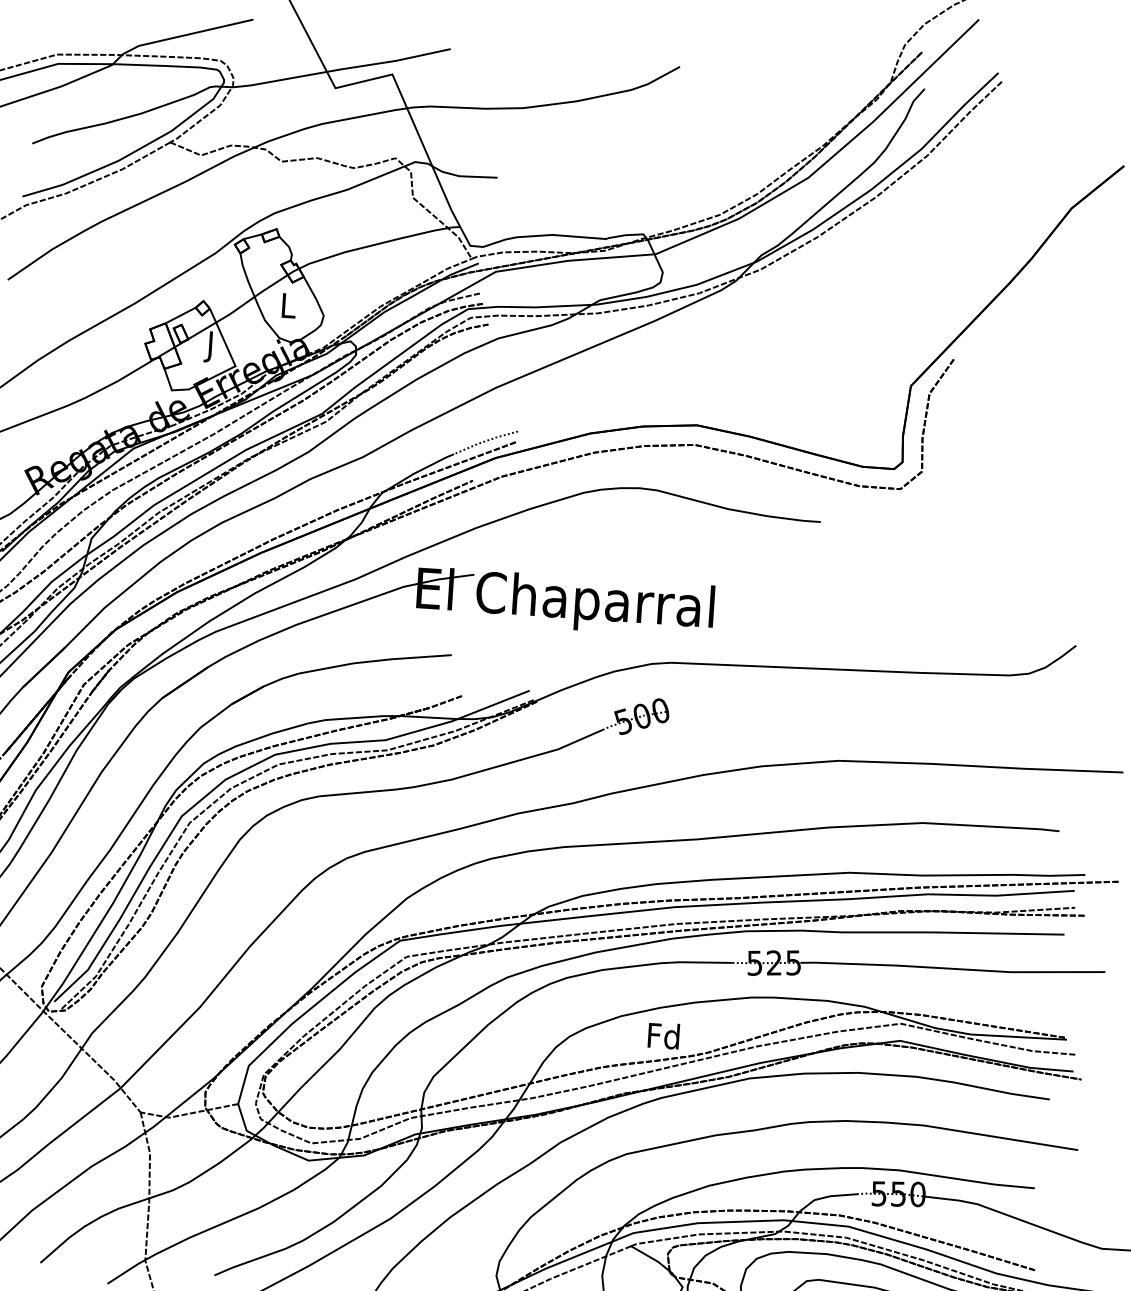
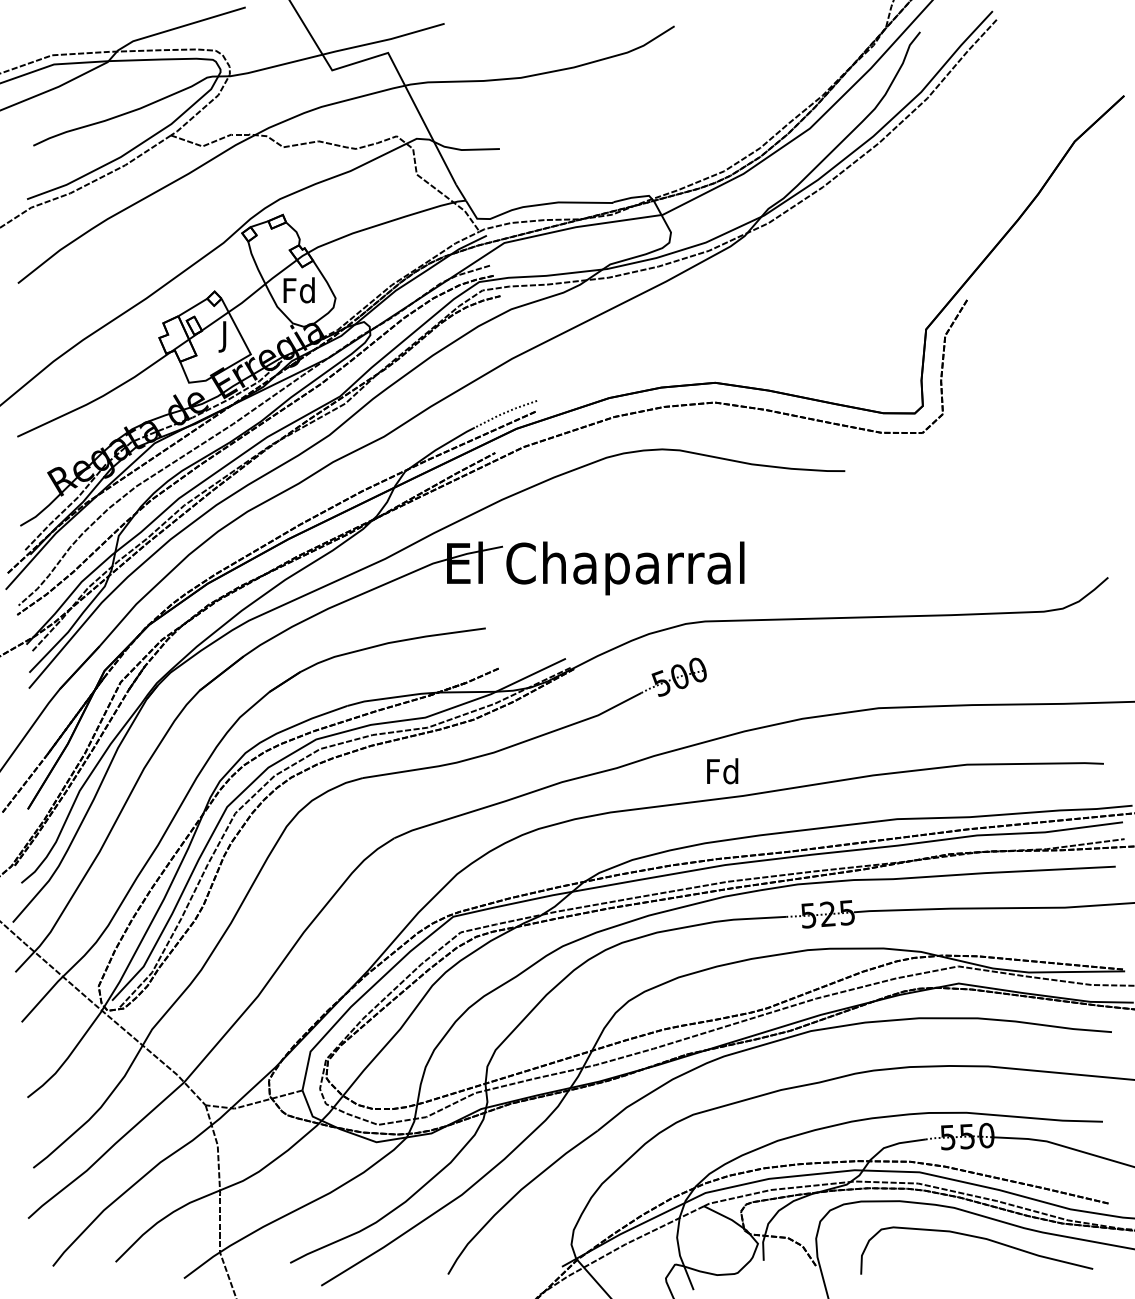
text: (287, 305) -> (298, 290), L -> Fd
text: (663, 1036) -> (722, 771), moved

